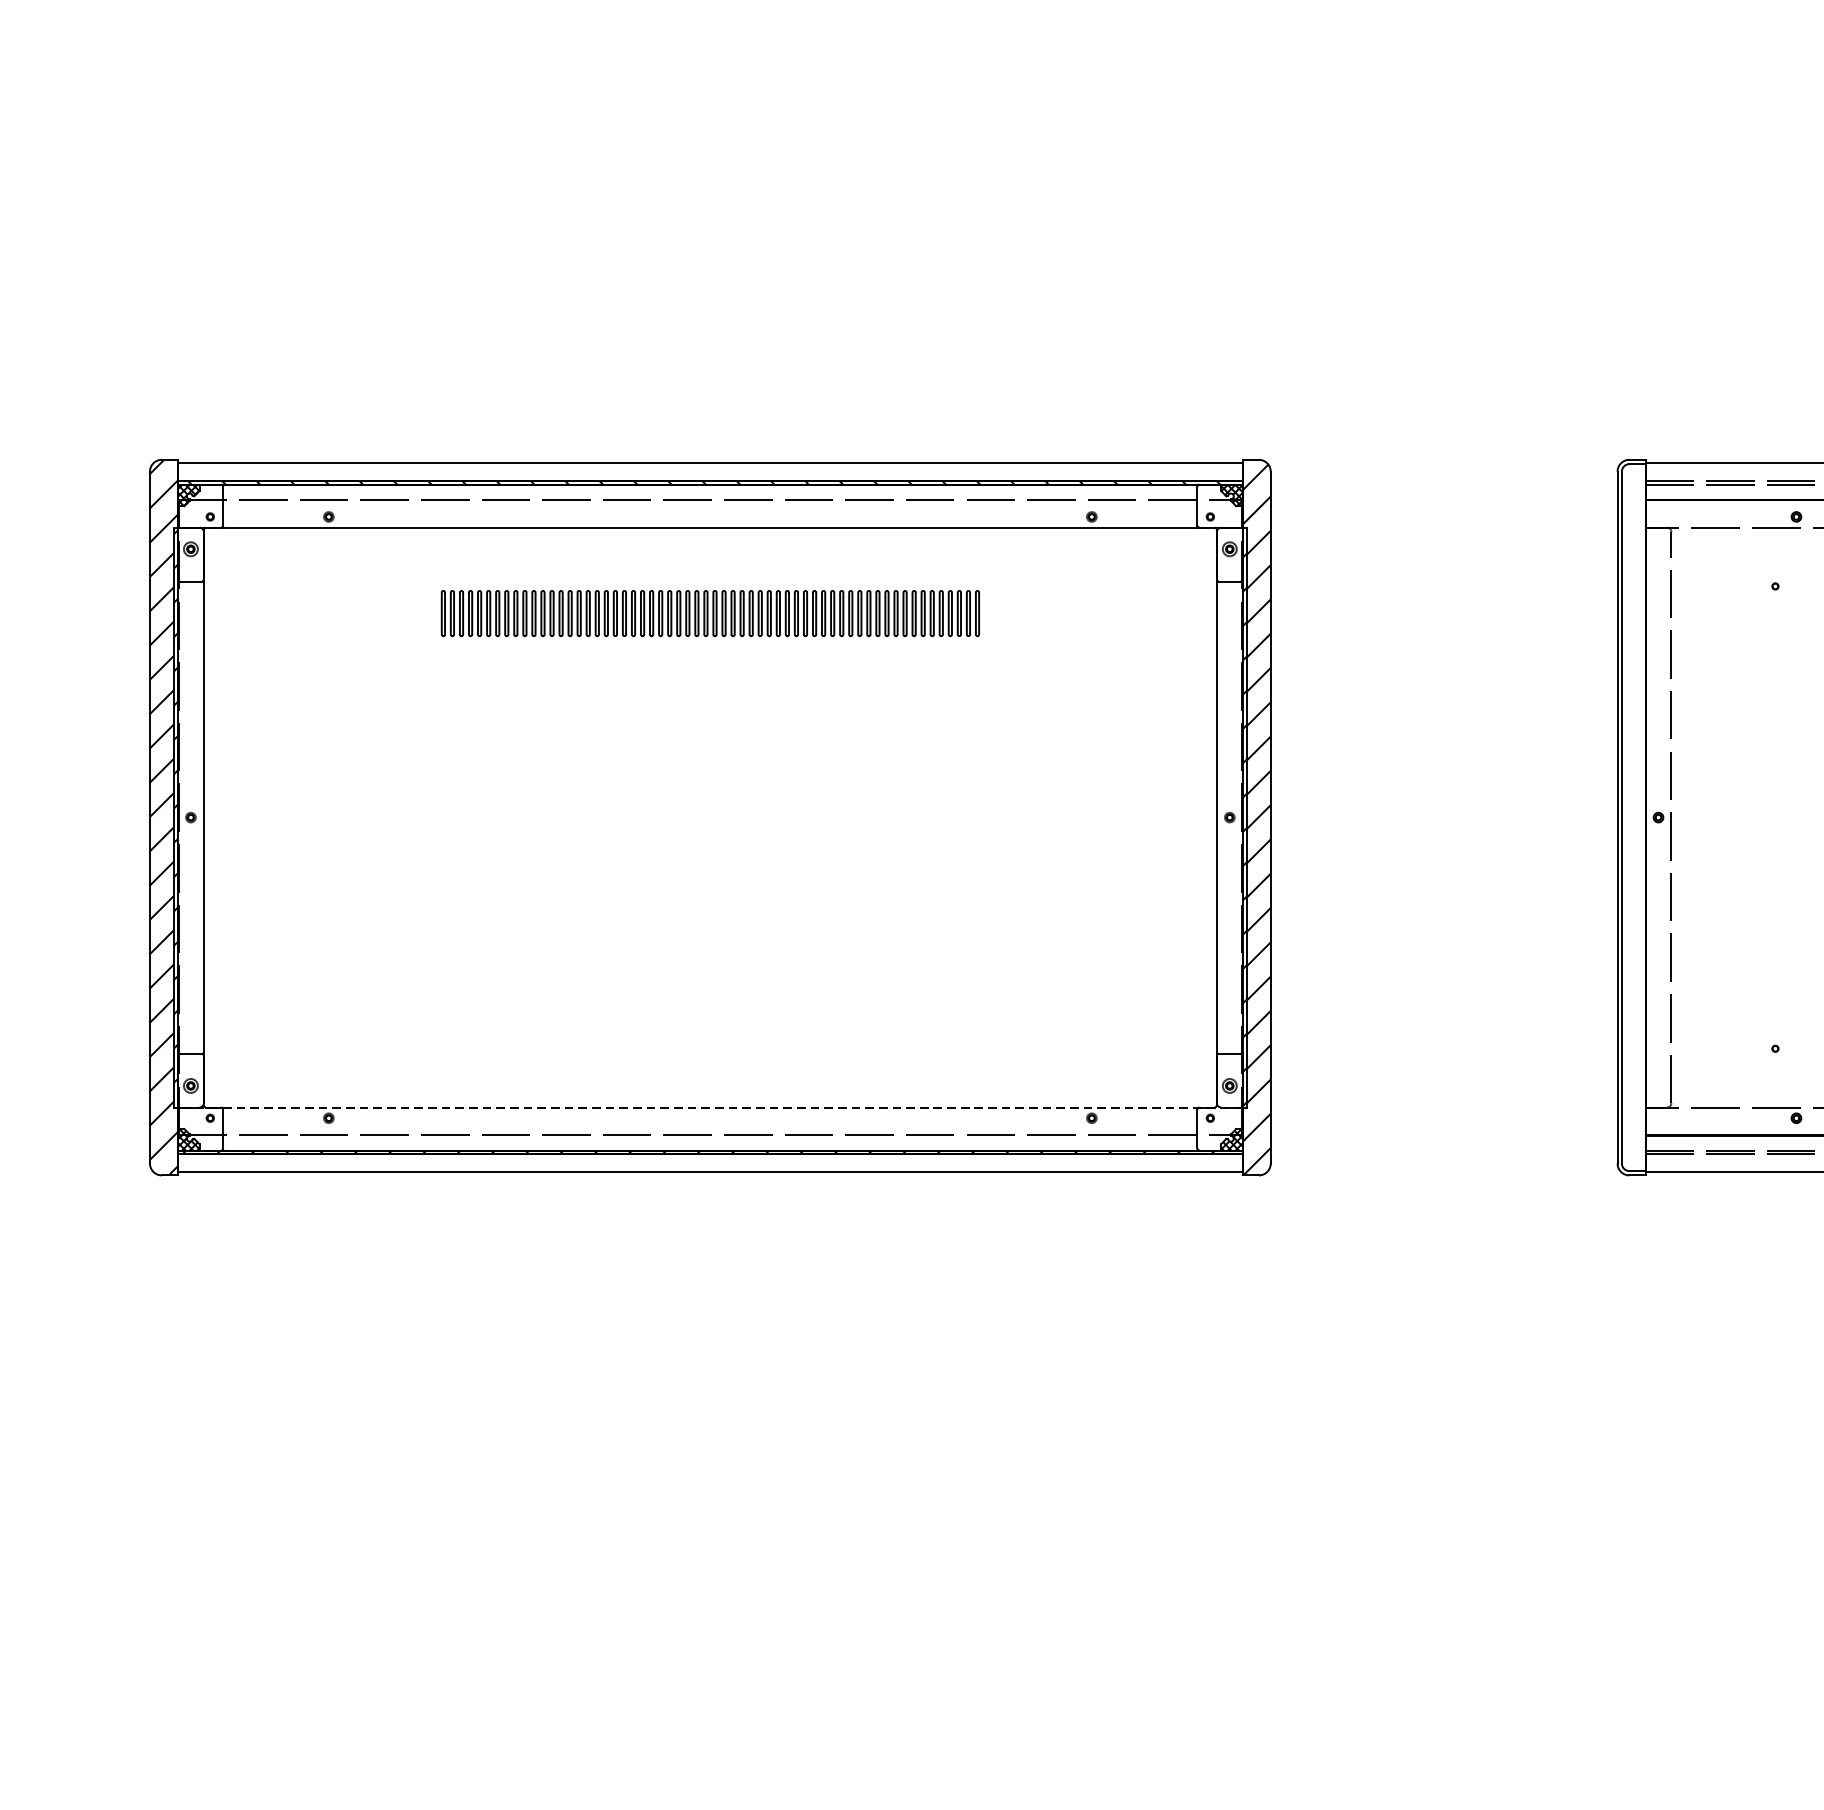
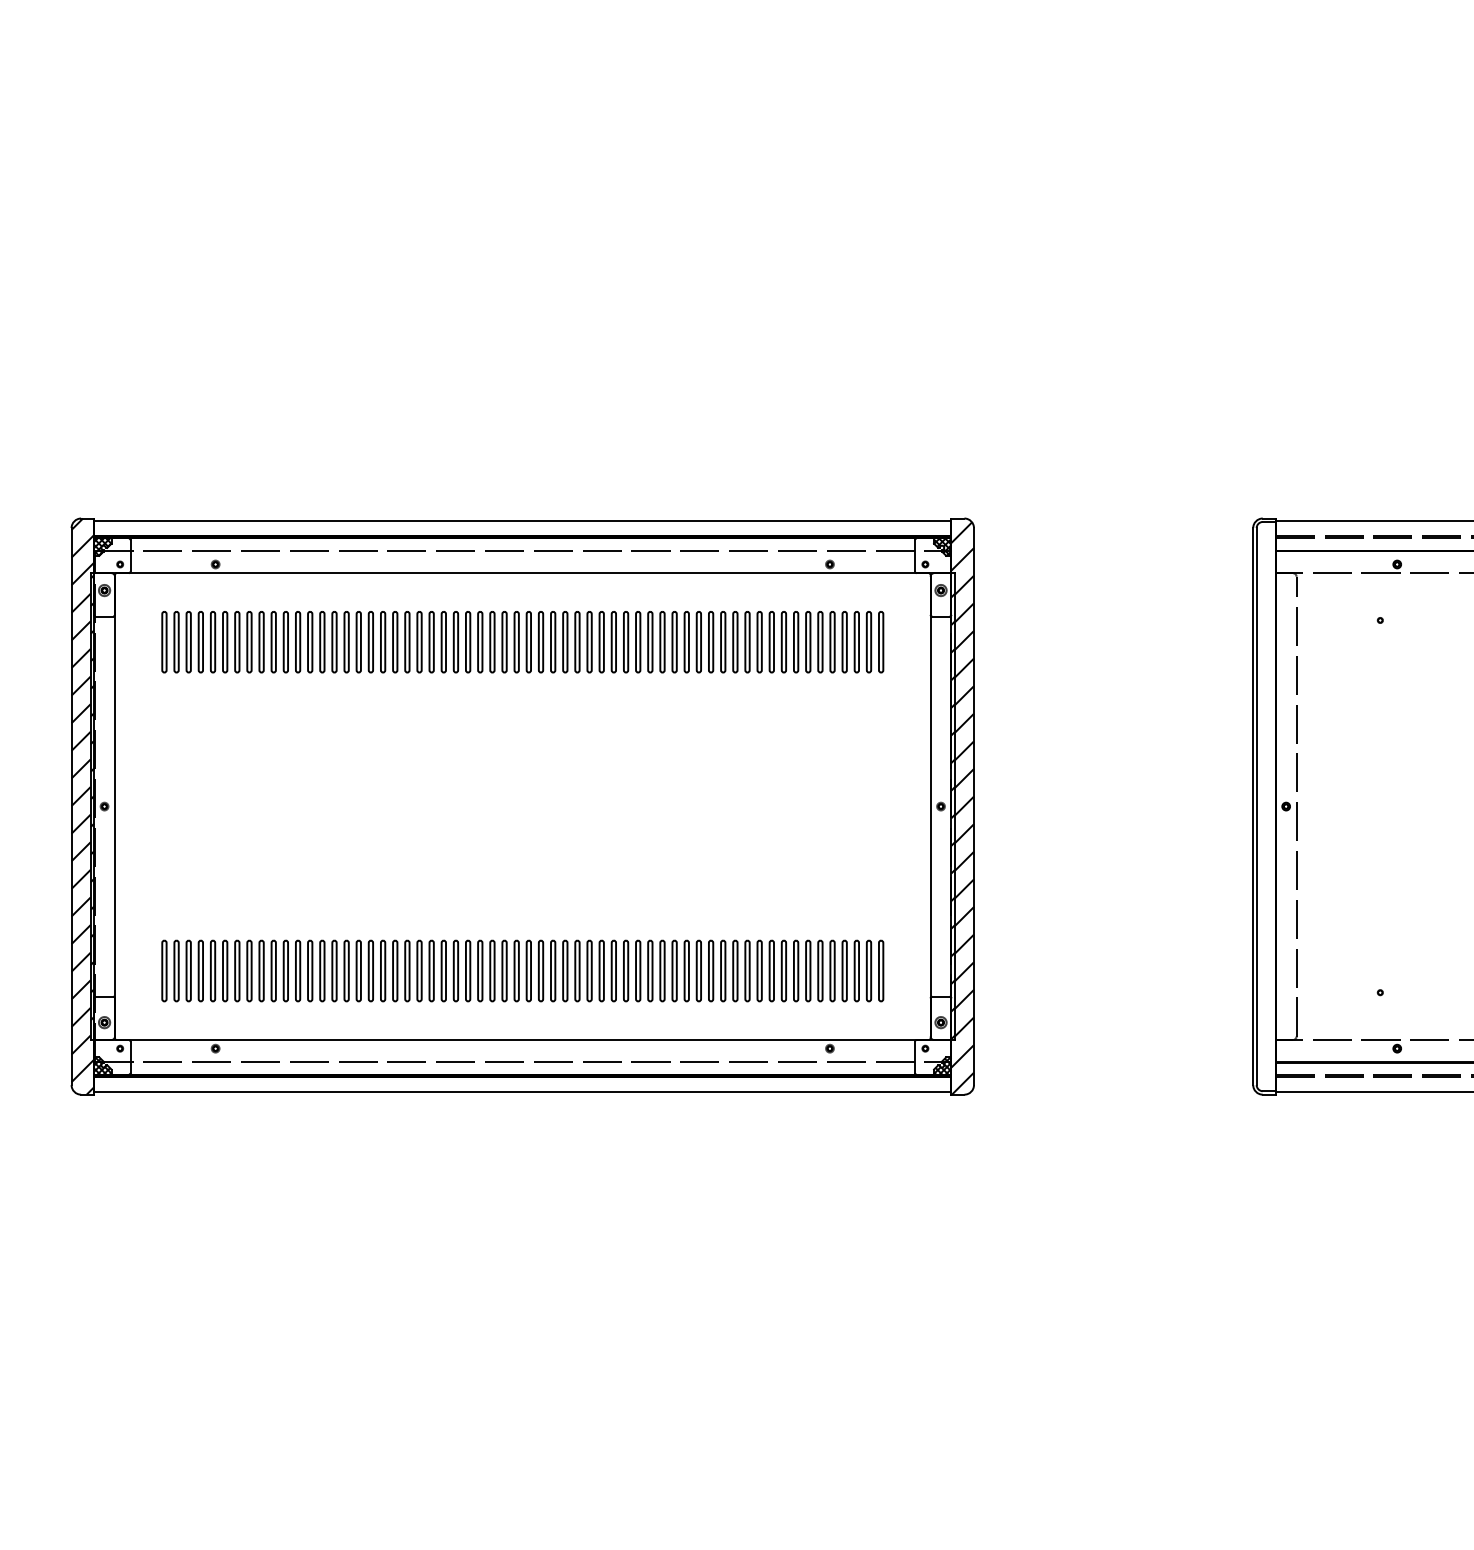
part: (710, 613) -> (522, 642), size x1.67
part: (710, 1021) -> (522, 970), added
line: (710, 1108) -> (522, 1040), dashed -> solid

